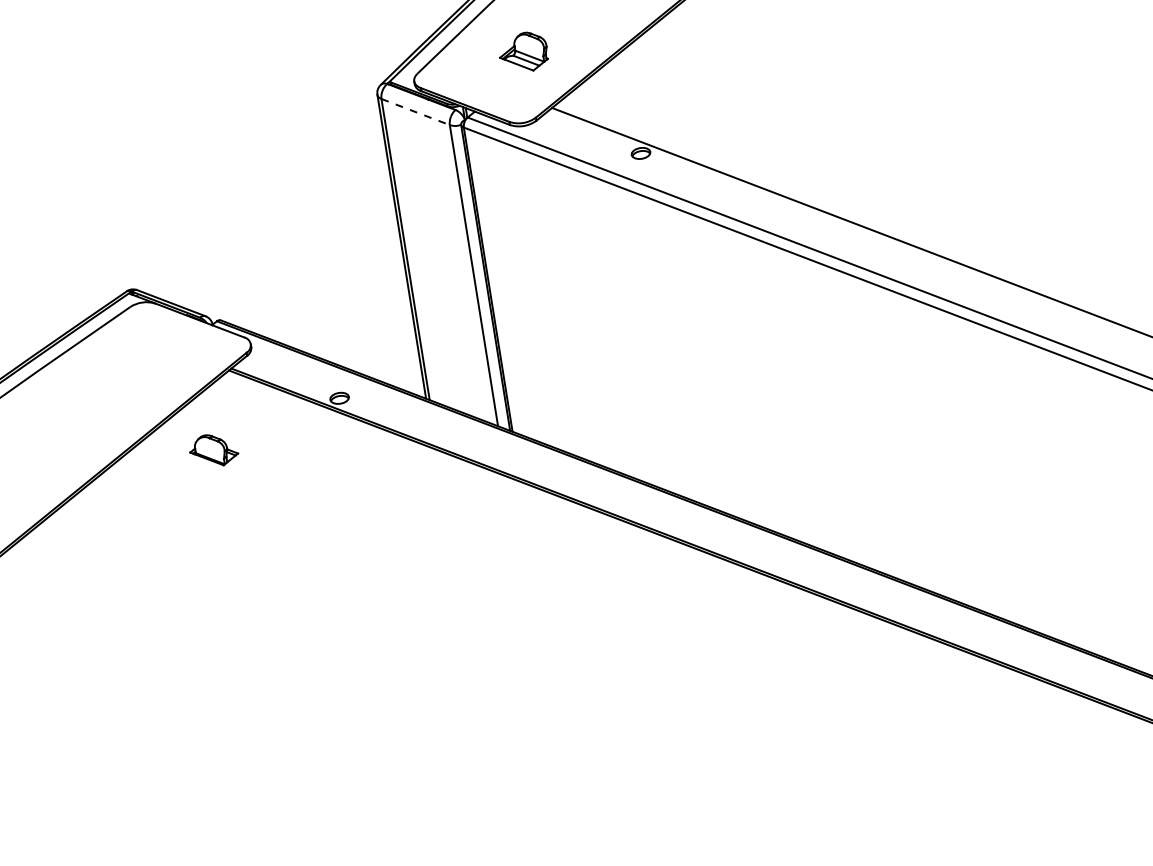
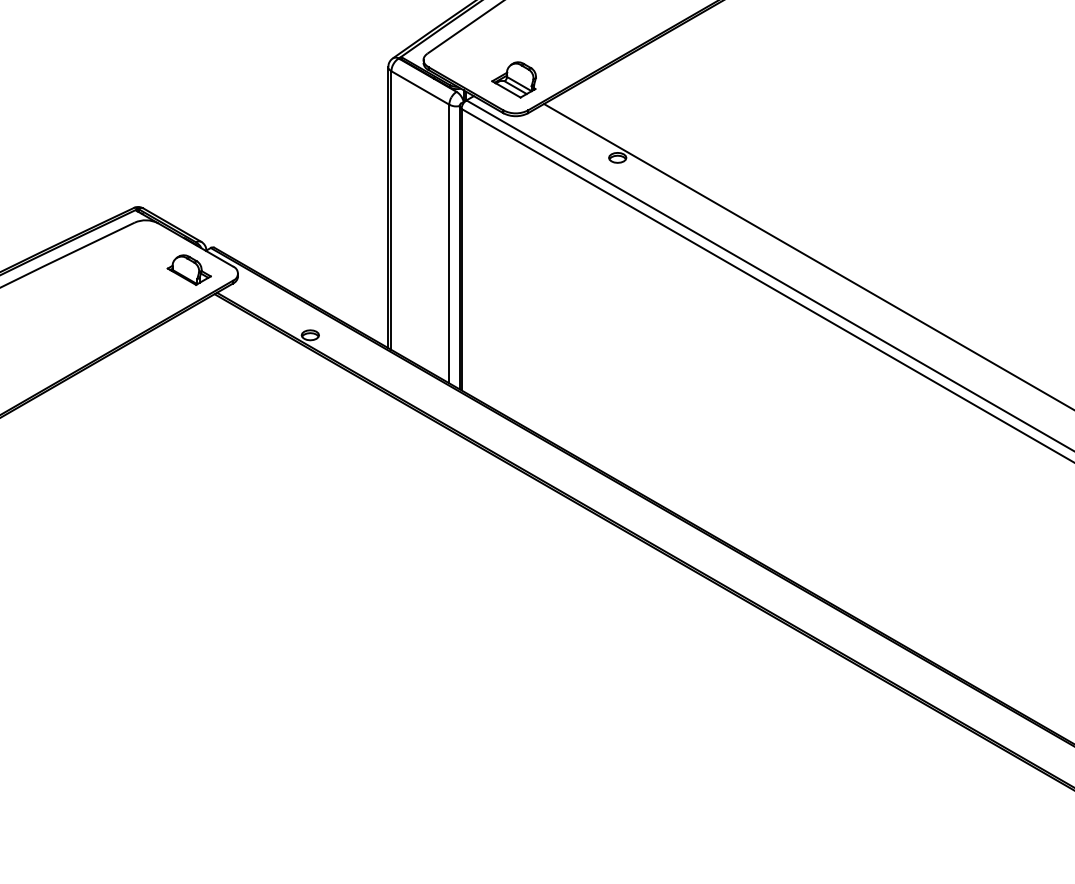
part: (522, 52) -> (513, 79), moved
line: (415, 112) -> (420, 88), dashed -> solid
part: (212, 449) -> (188, 269), moved

